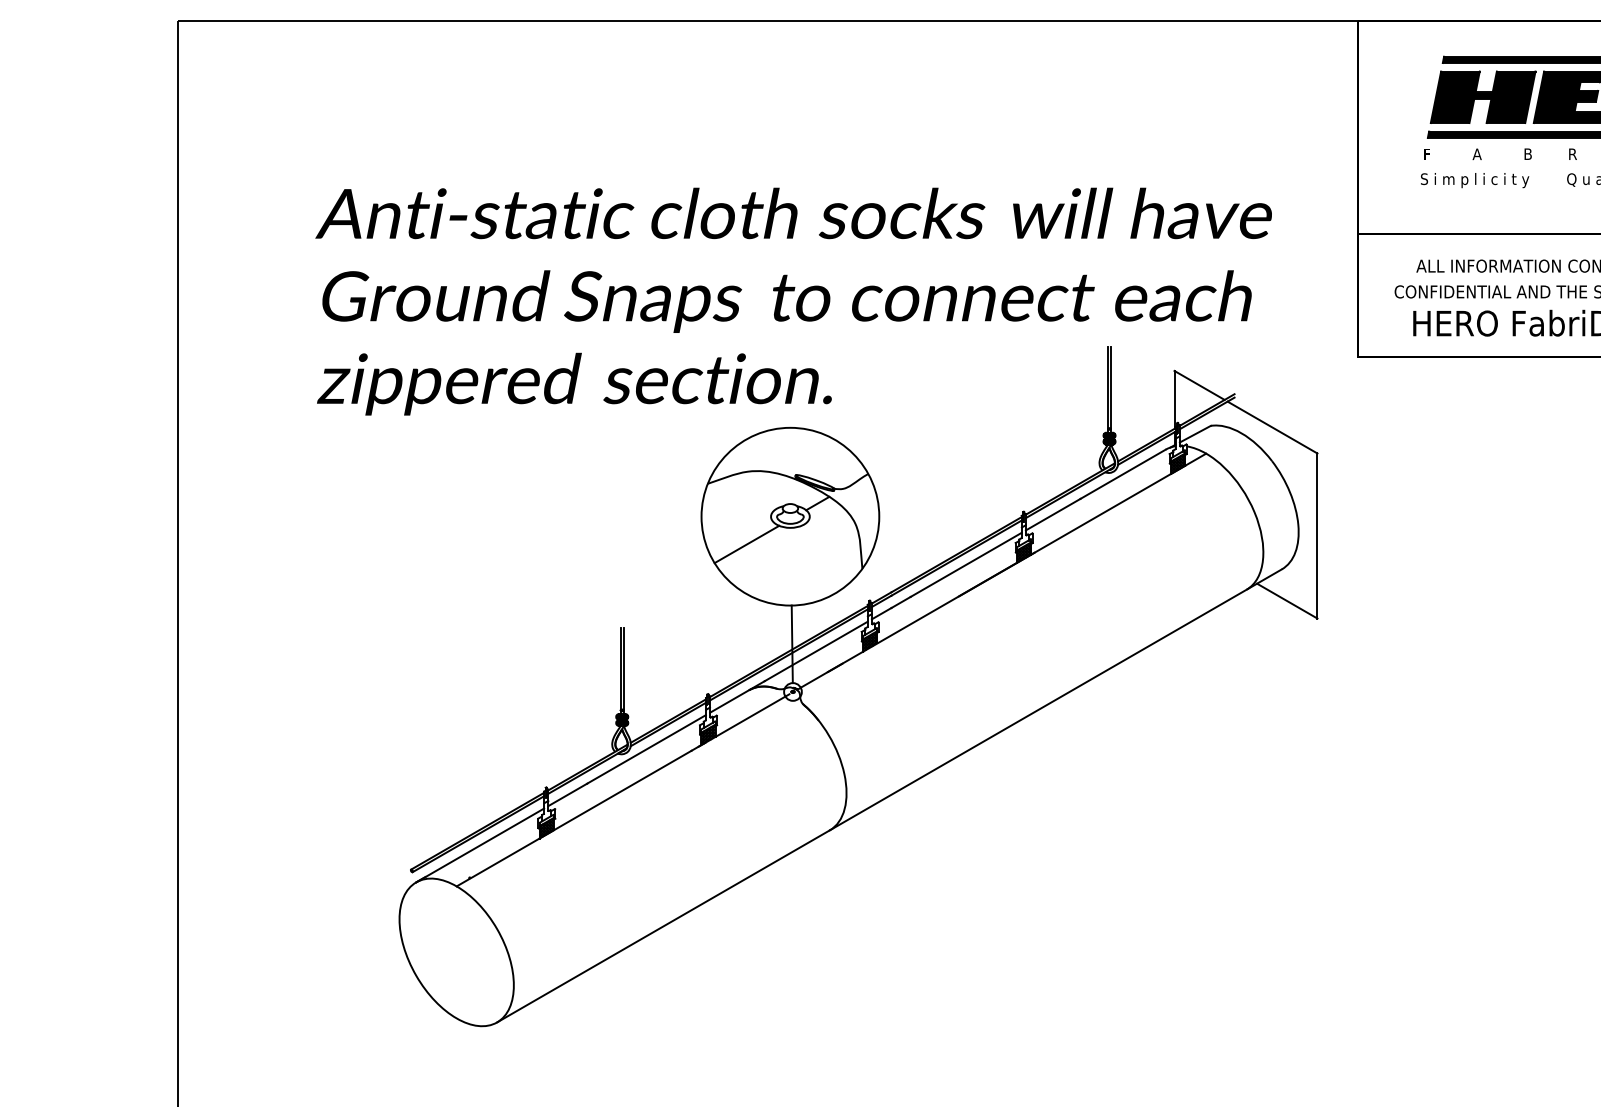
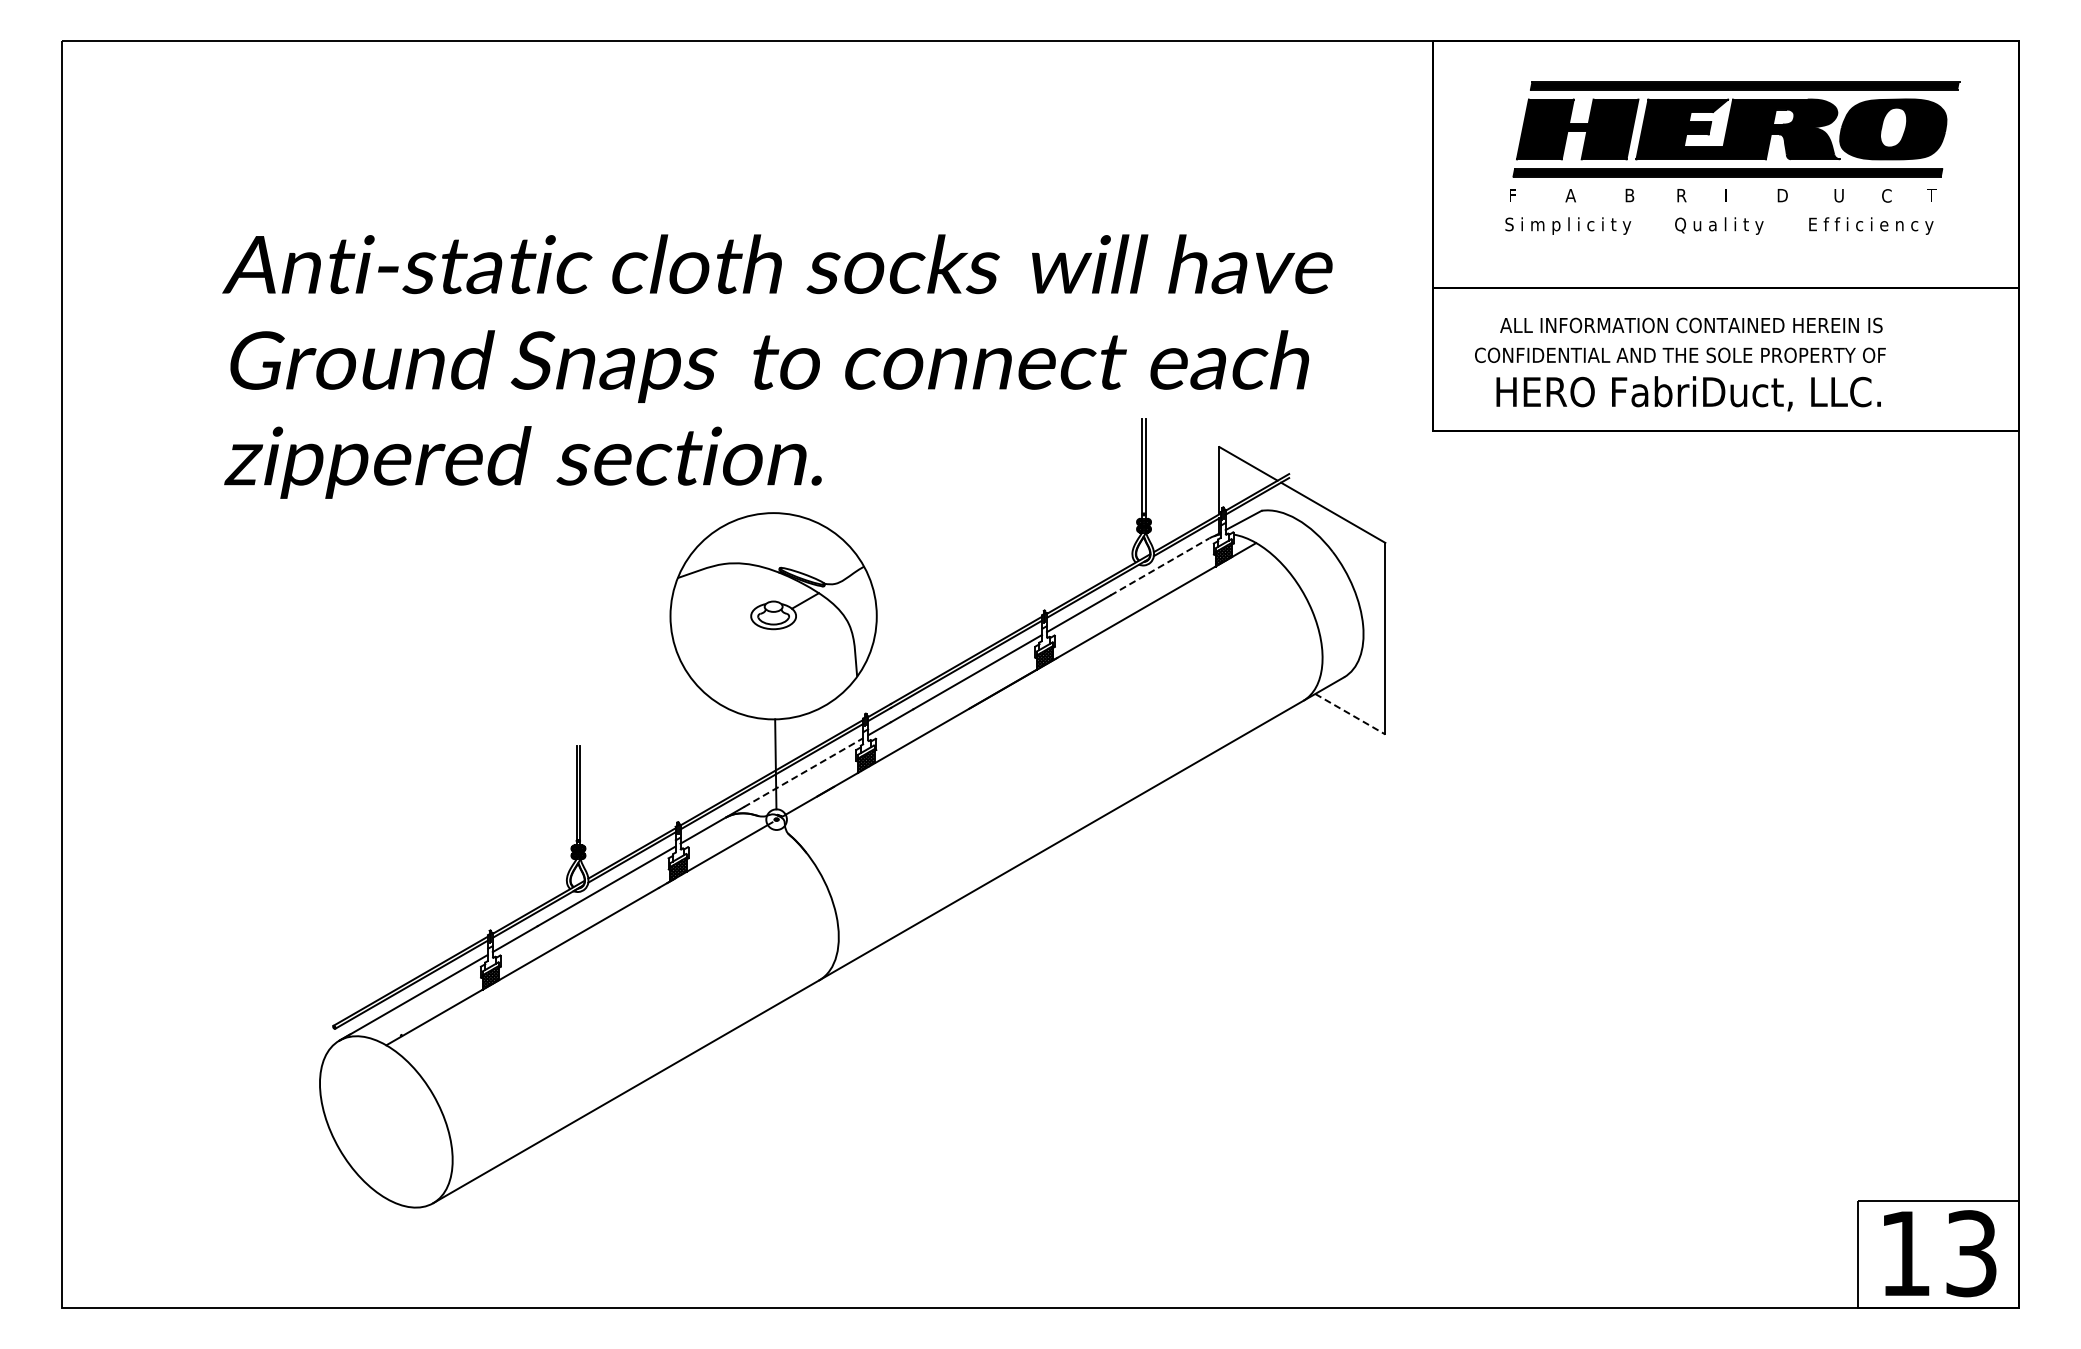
line: (1123, 473) -> (1160, 566), solid -> dashed
line: (746, 544) -> (722, 648), removed
line: (1287, 601) -> (1350, 714), solid -> dashed
line: (816, 651) -> (803, 772), solid -> dashed

